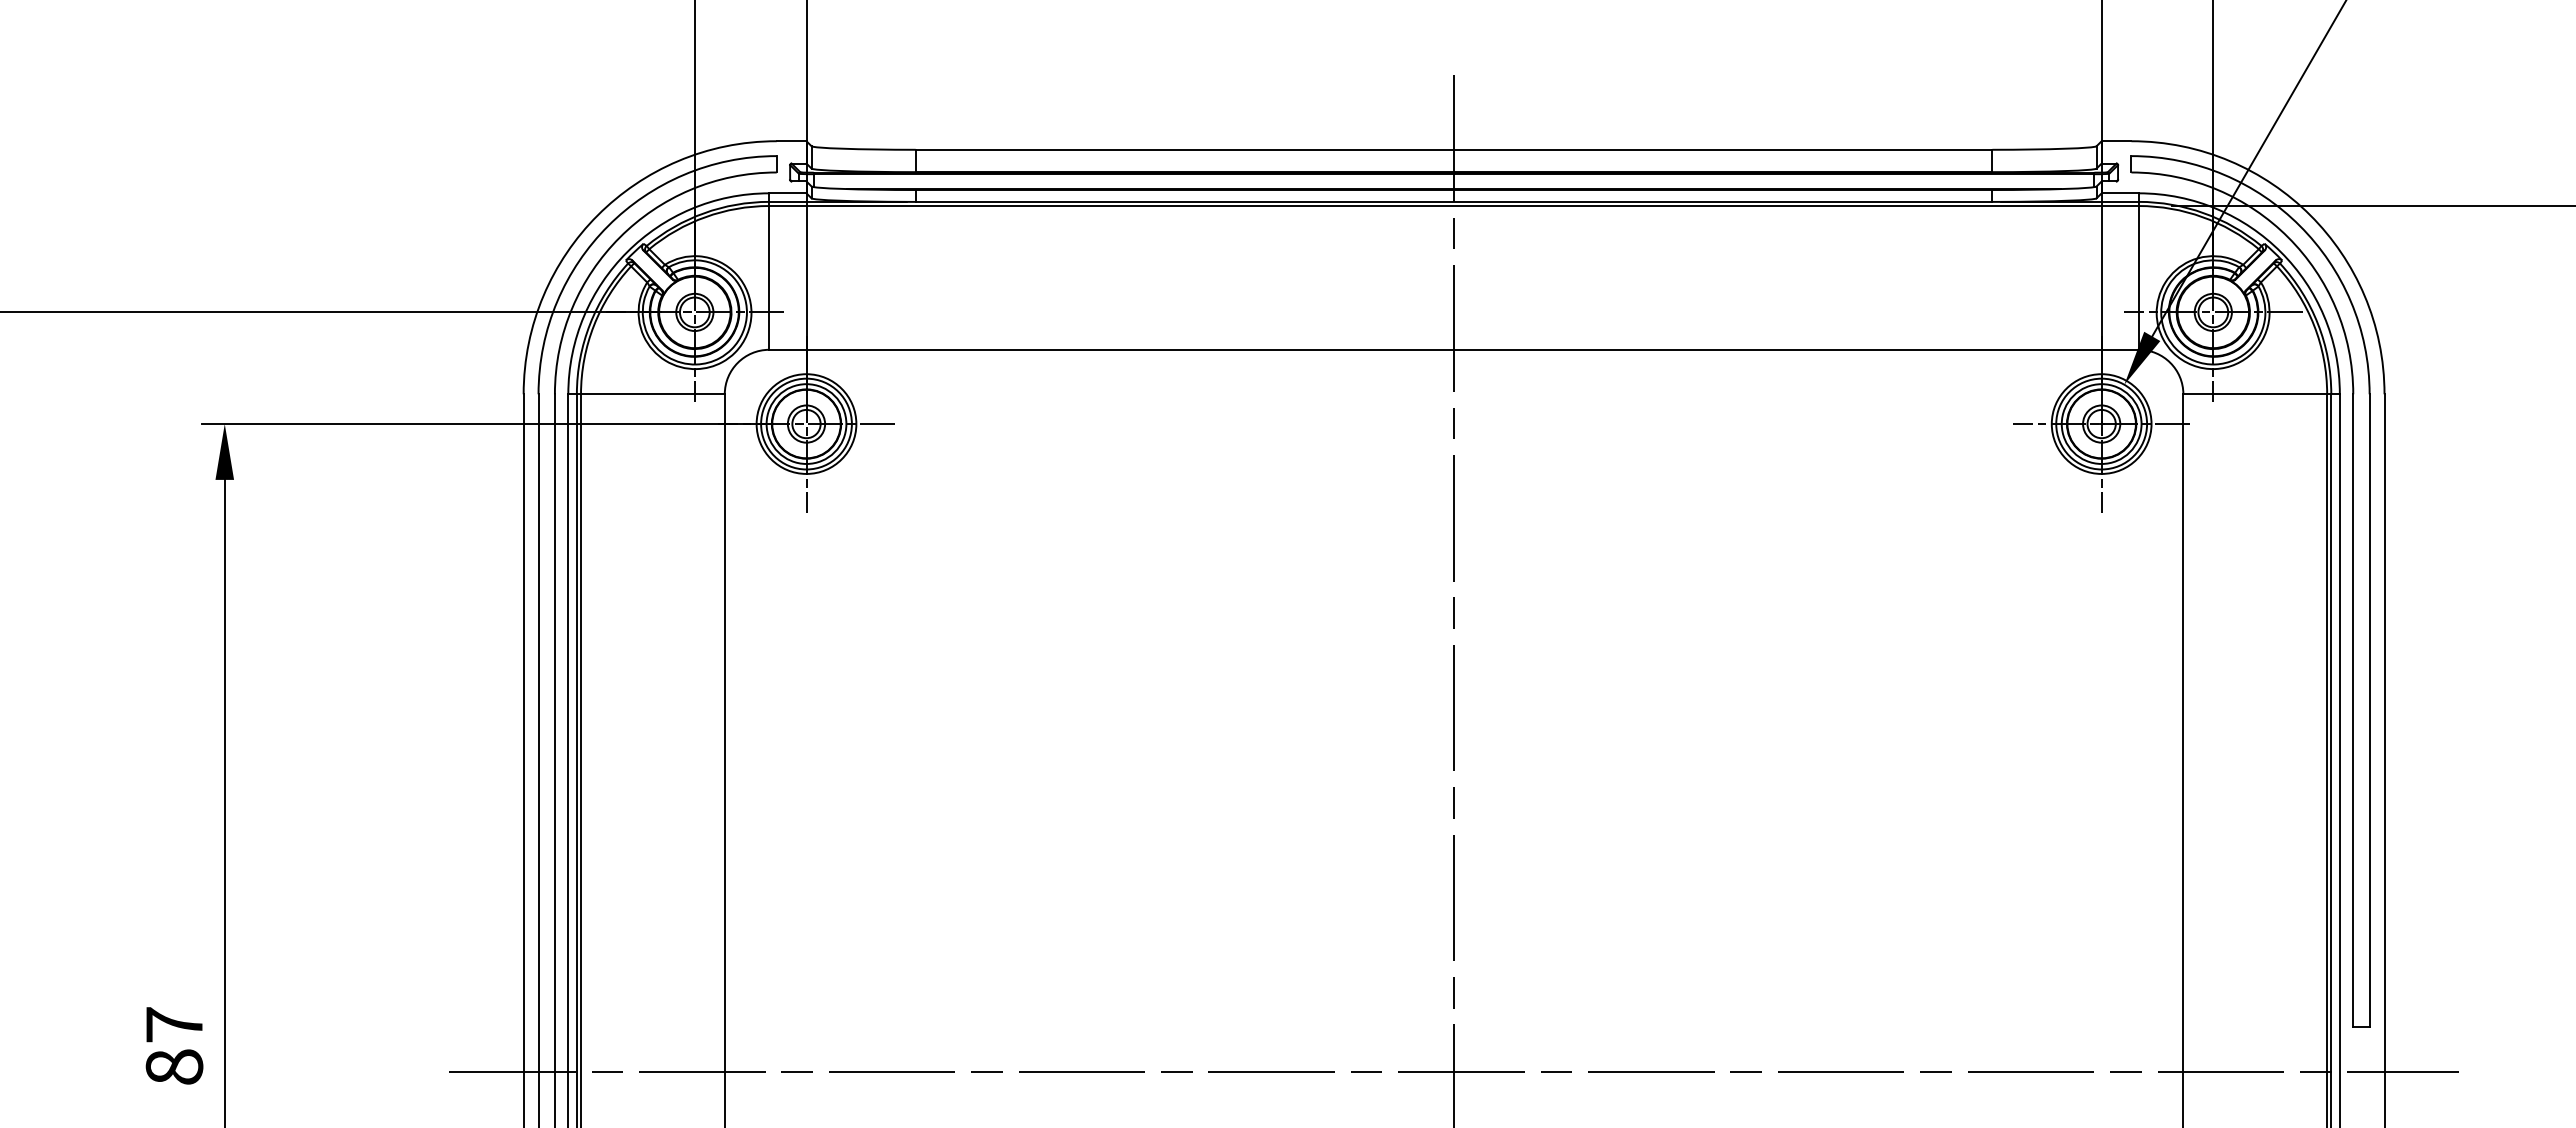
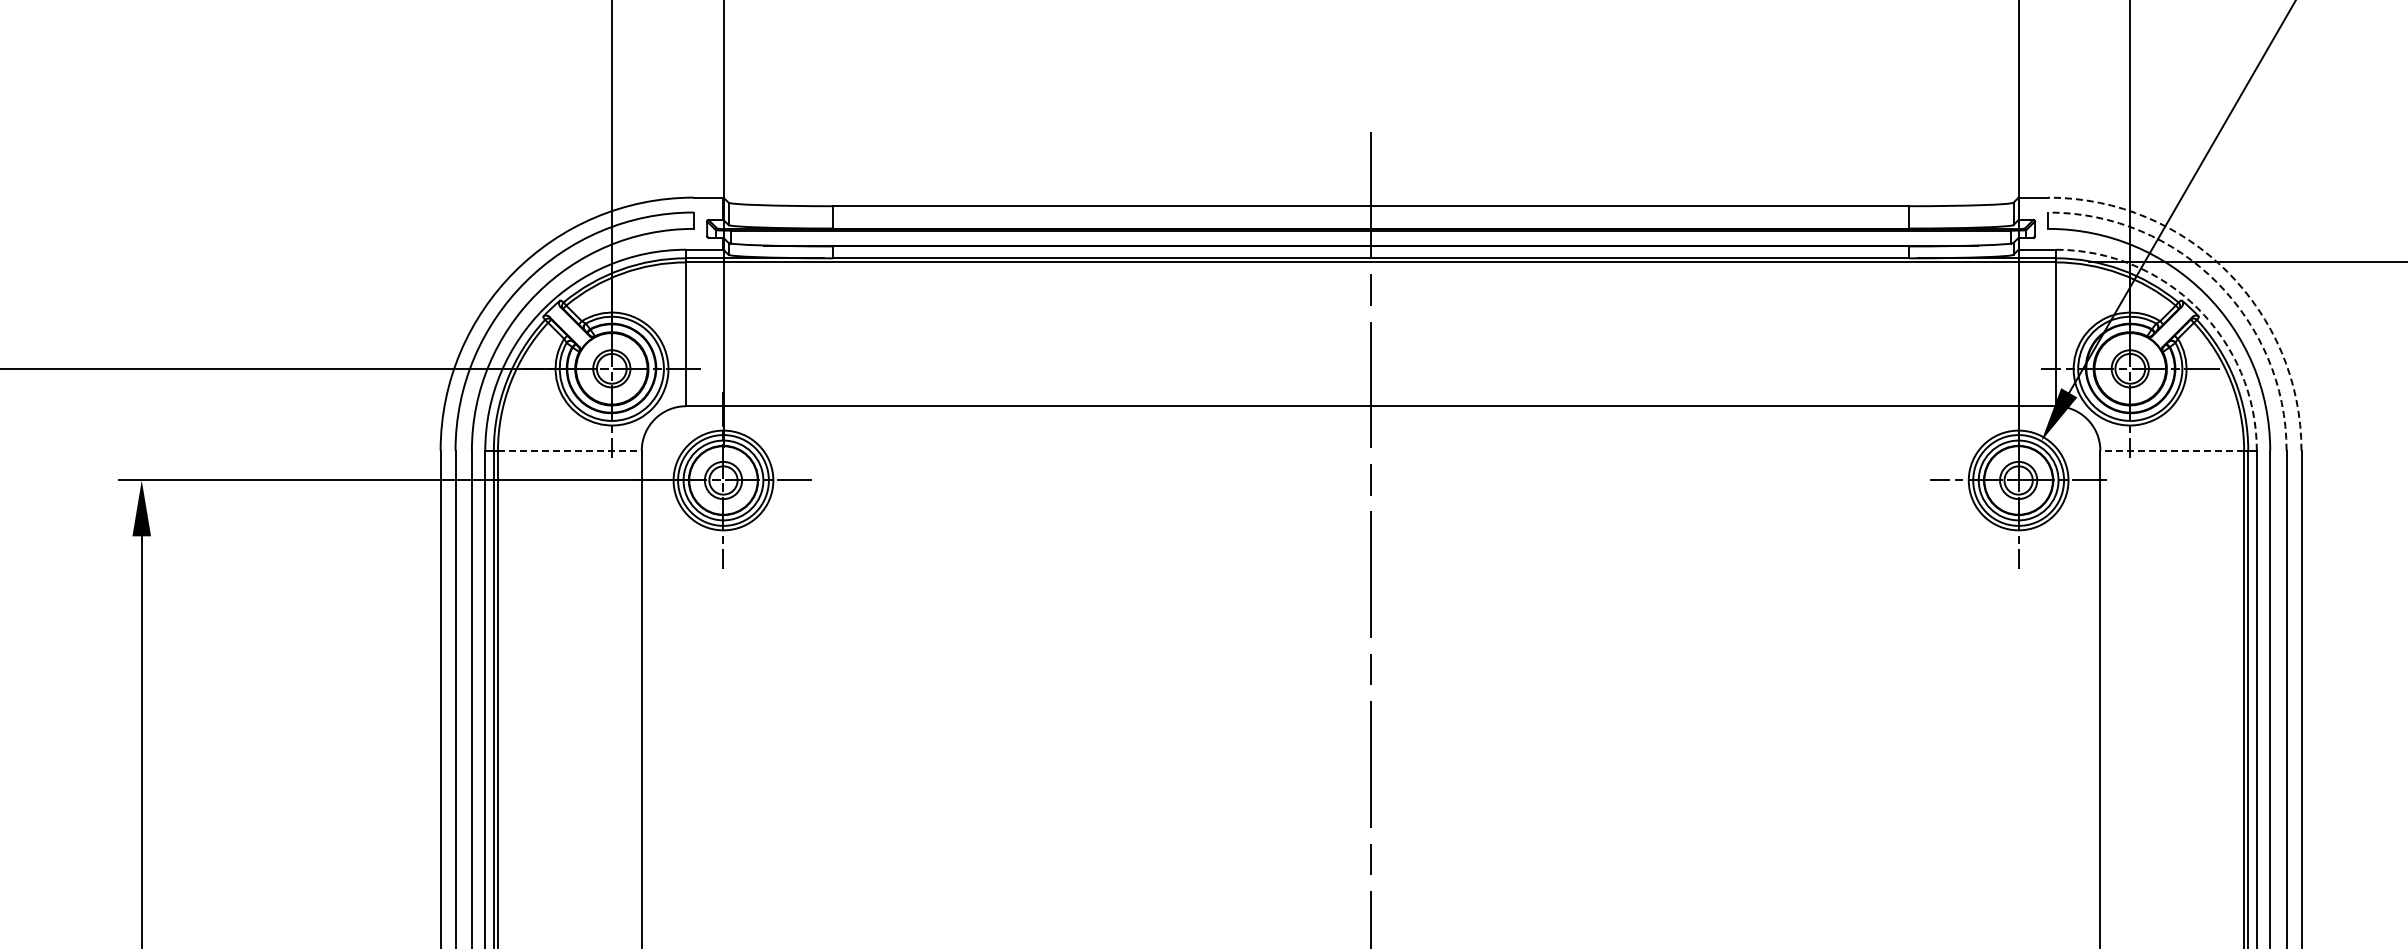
arc: (2310, 215) -> (2227, 271), solid -> dashed
arc: (2299, 225) -> (2216, 281), solid -> dashed
arc: (2280, 252) -> (2197, 308), solid -> dashed
line: (652, 394) -> (569, 450), solid -> dashed
line: (2255, 394) -> (2172, 450), solid -> dashed

